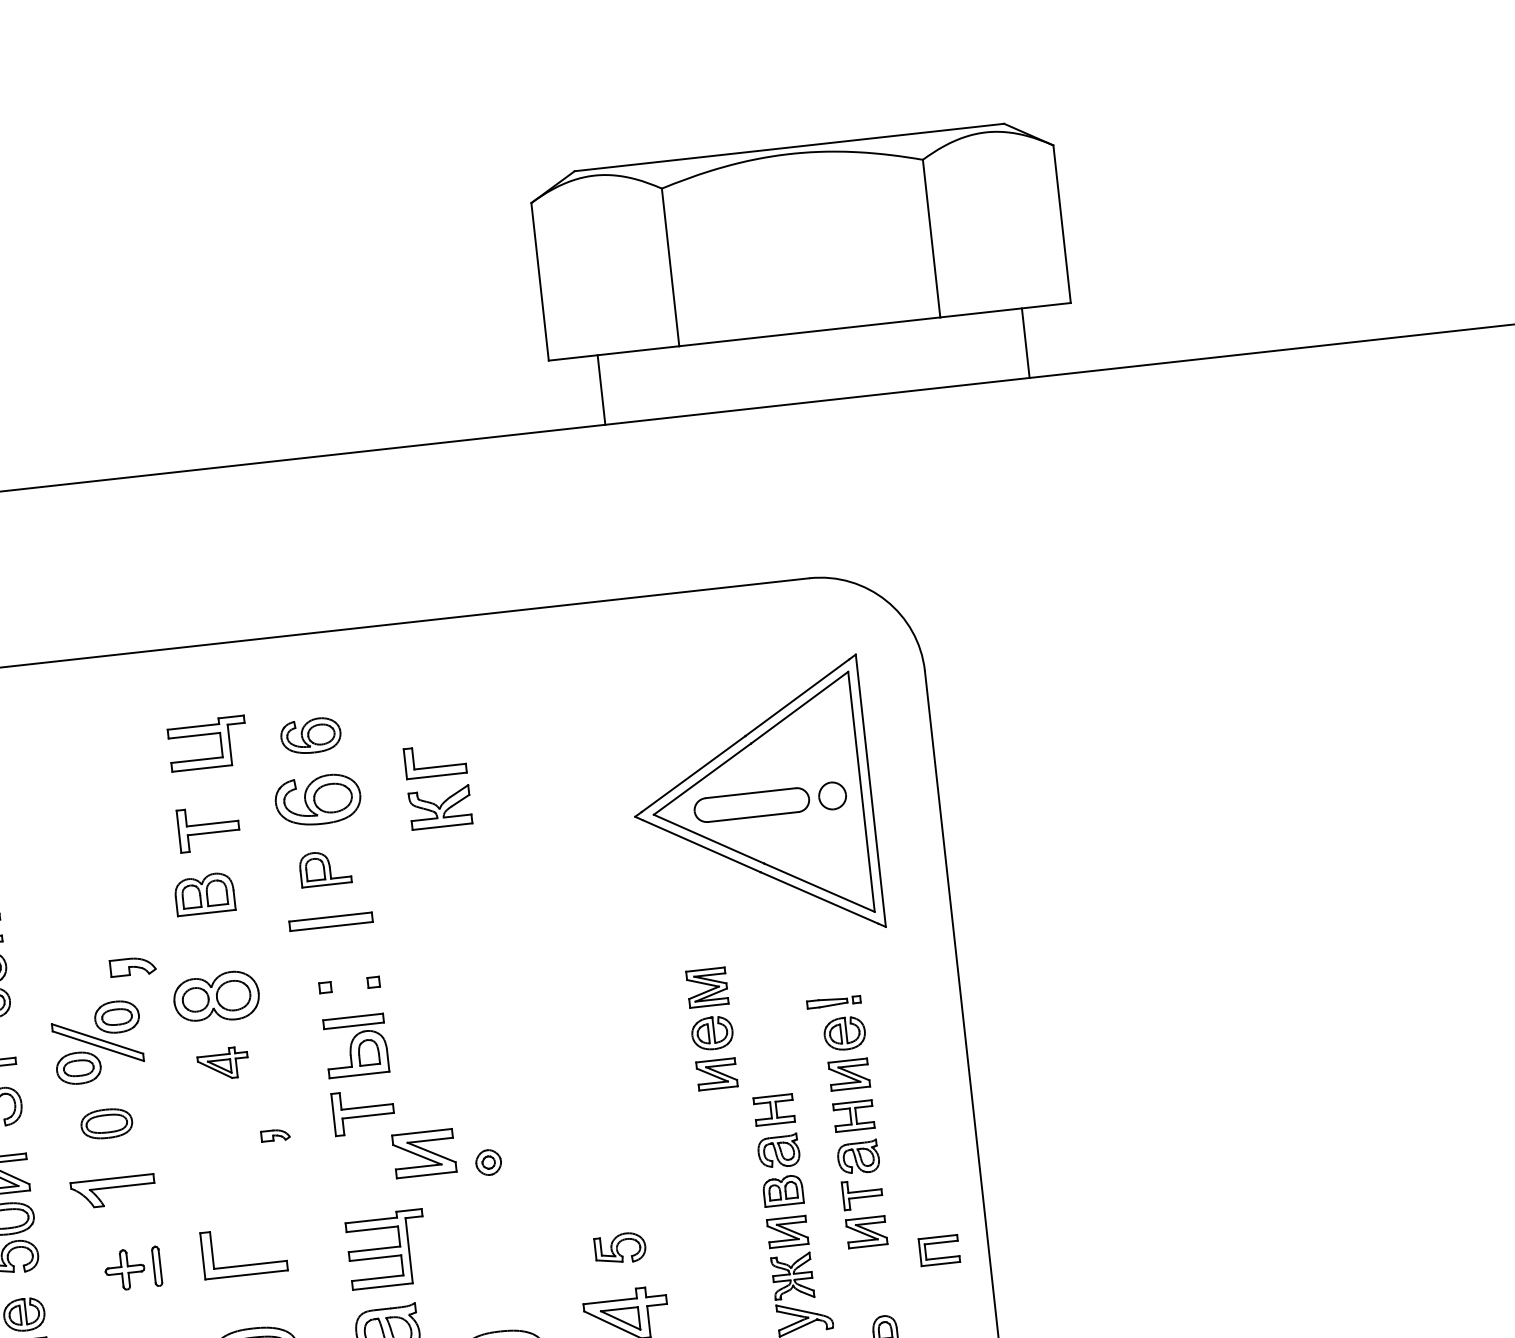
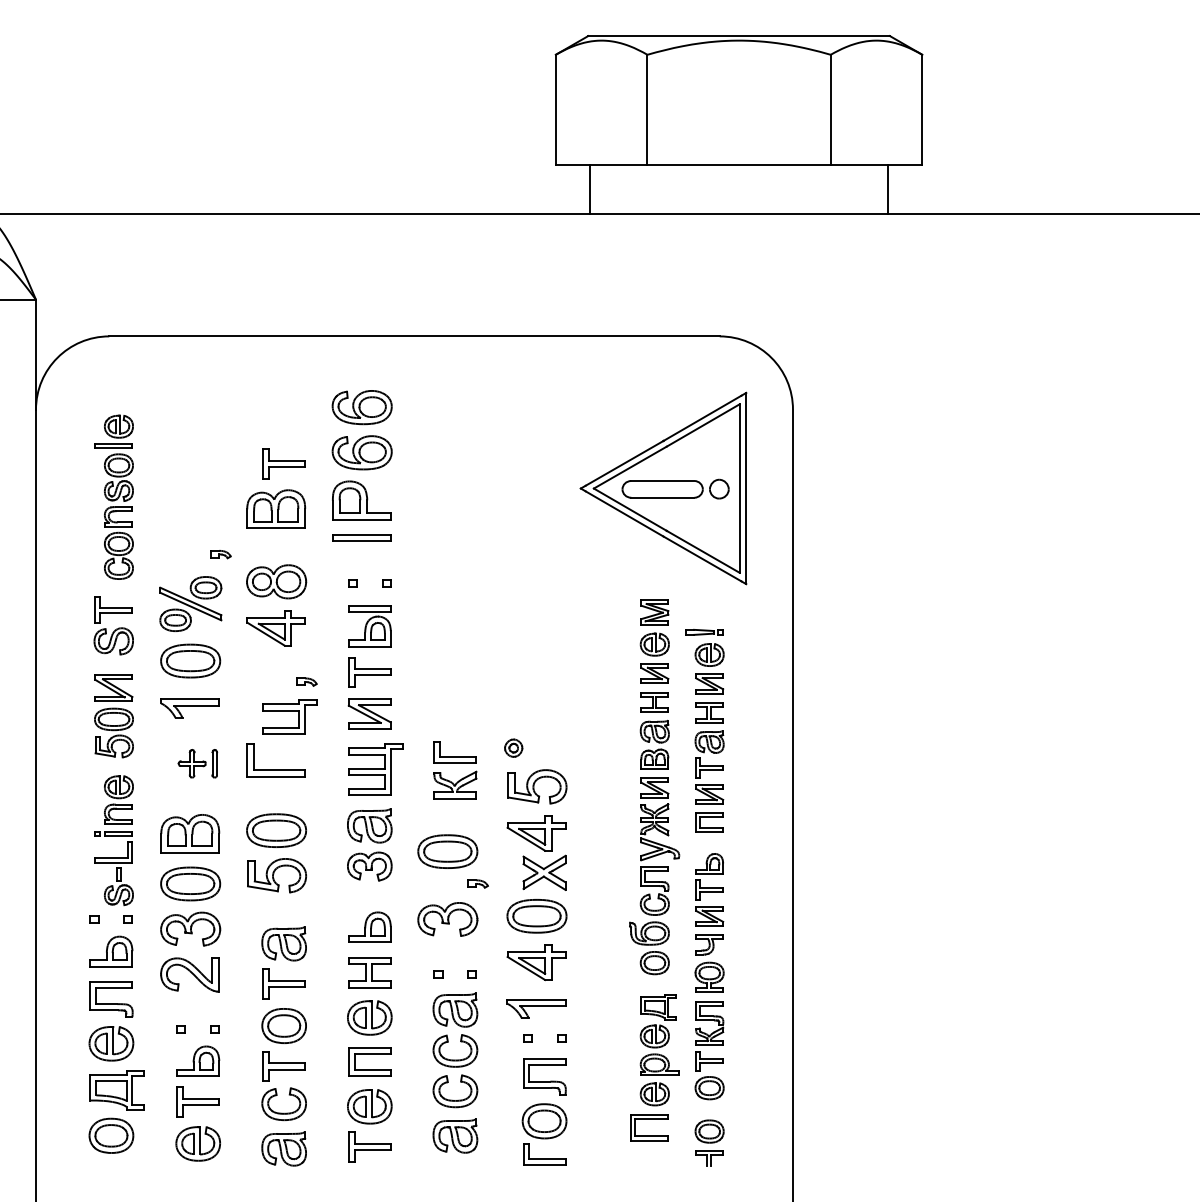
part: (310, 735) -> (361, 407), size x1.43
part: (207, 742) -> (289, 716), moved
part: (437, 776) -> (455, 763), moved
part: (324, 868) -> (361, 500), size x1.67
part: (204, 893) -> (276, 508), size x1.43
part: (132, 967) -> (220, 554), size x0.62
part: (711, 1028) -> (654, 641), moved
part: (222, 1064) -> (275, 628), size x1.67
part: (106, 1123) -> (190, 660), size x1.67
part: (423, 1152) -> (369, 713), moved
part: (488, 1161) -> (513, 747), moved
part: (620, 1247) -> (537, 786), size x1.67
part: (939, 1250) -> (709, 822), moved

